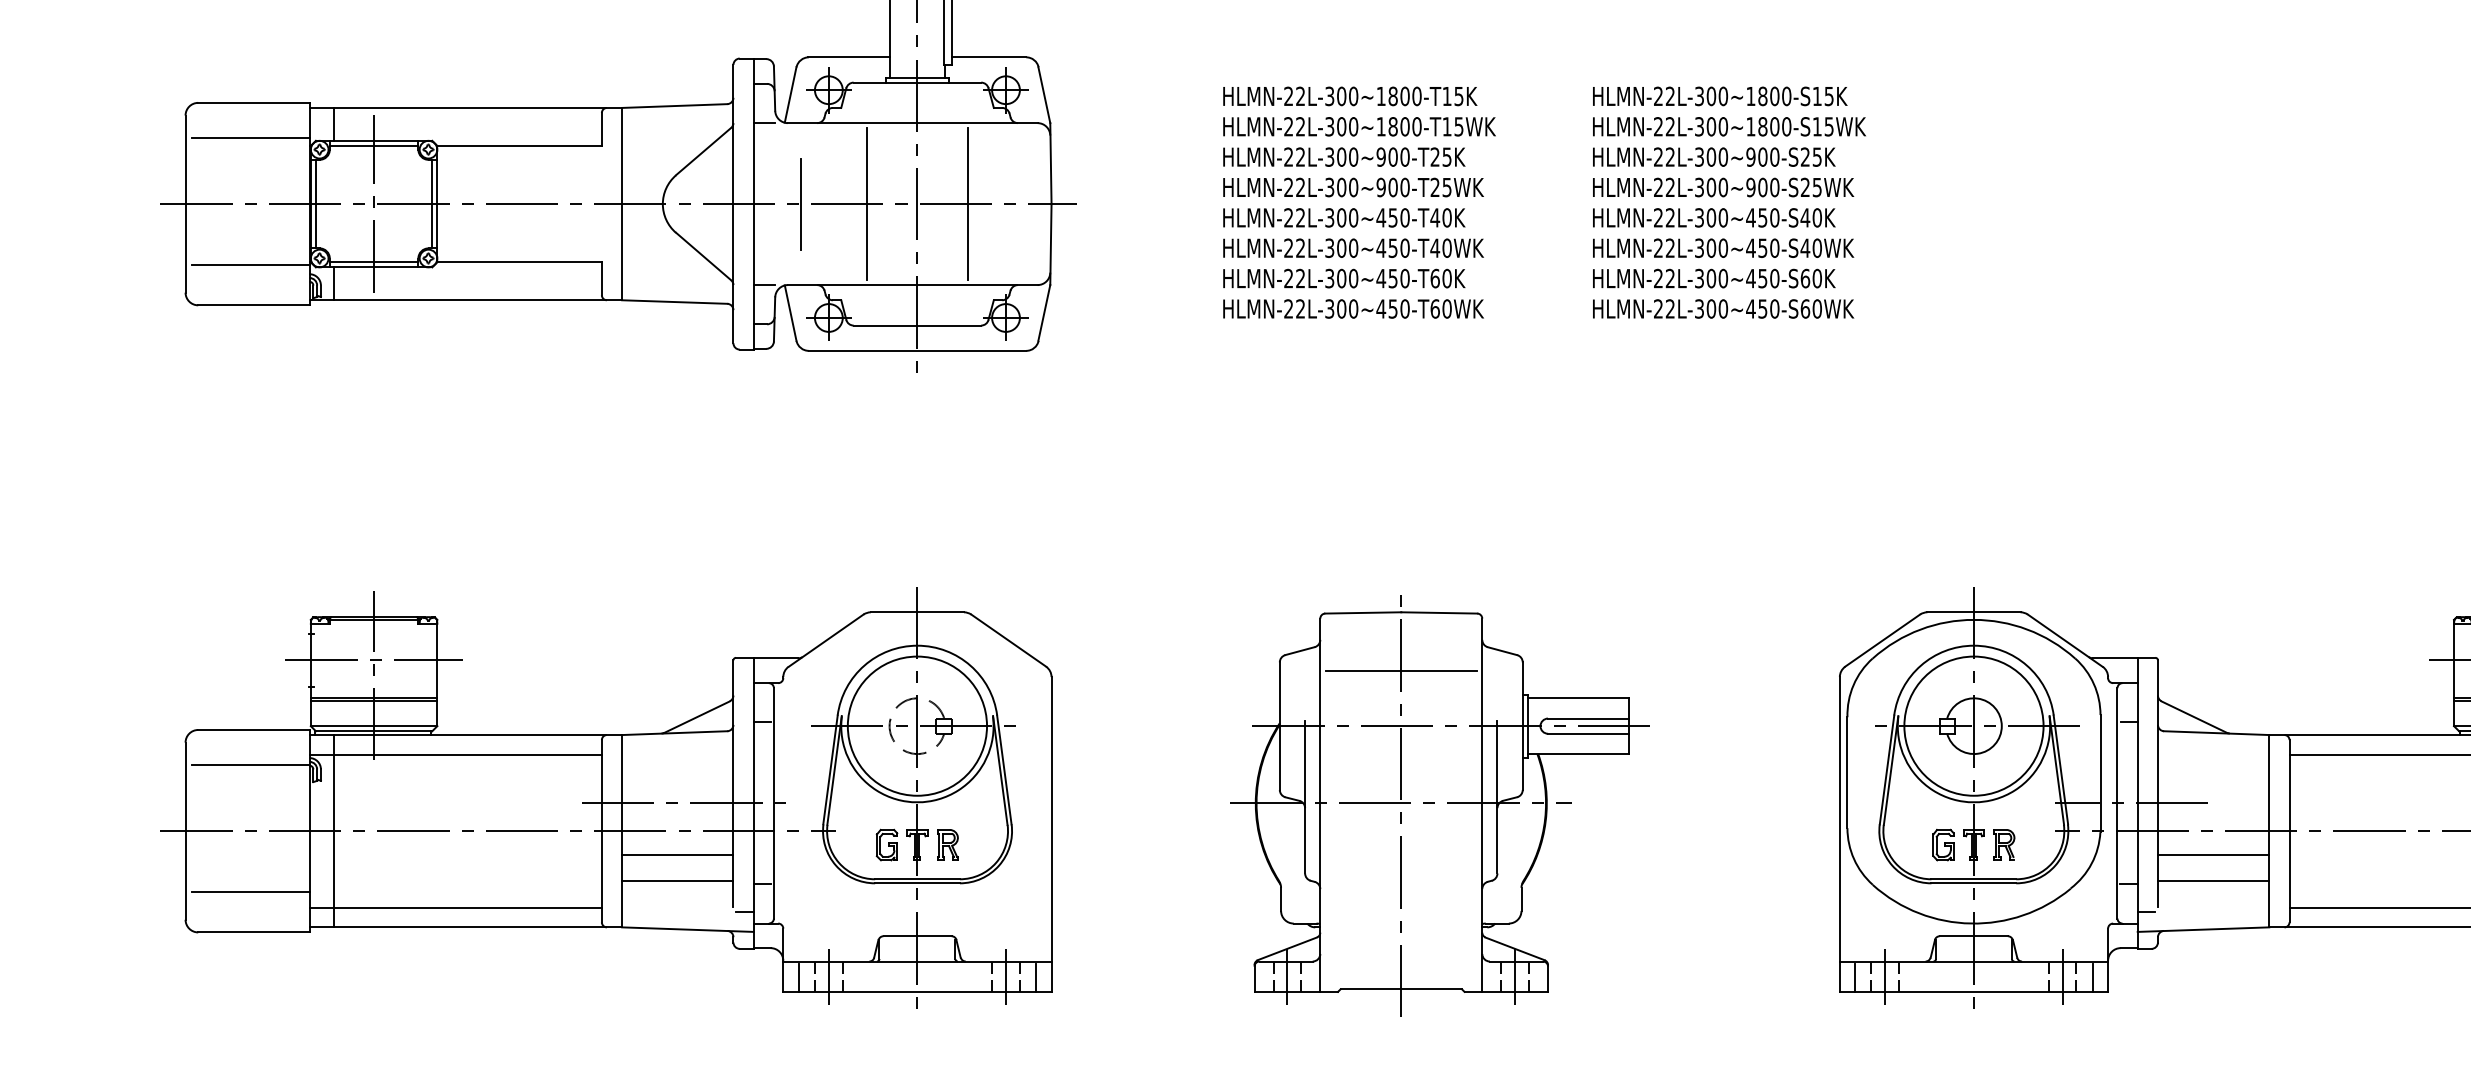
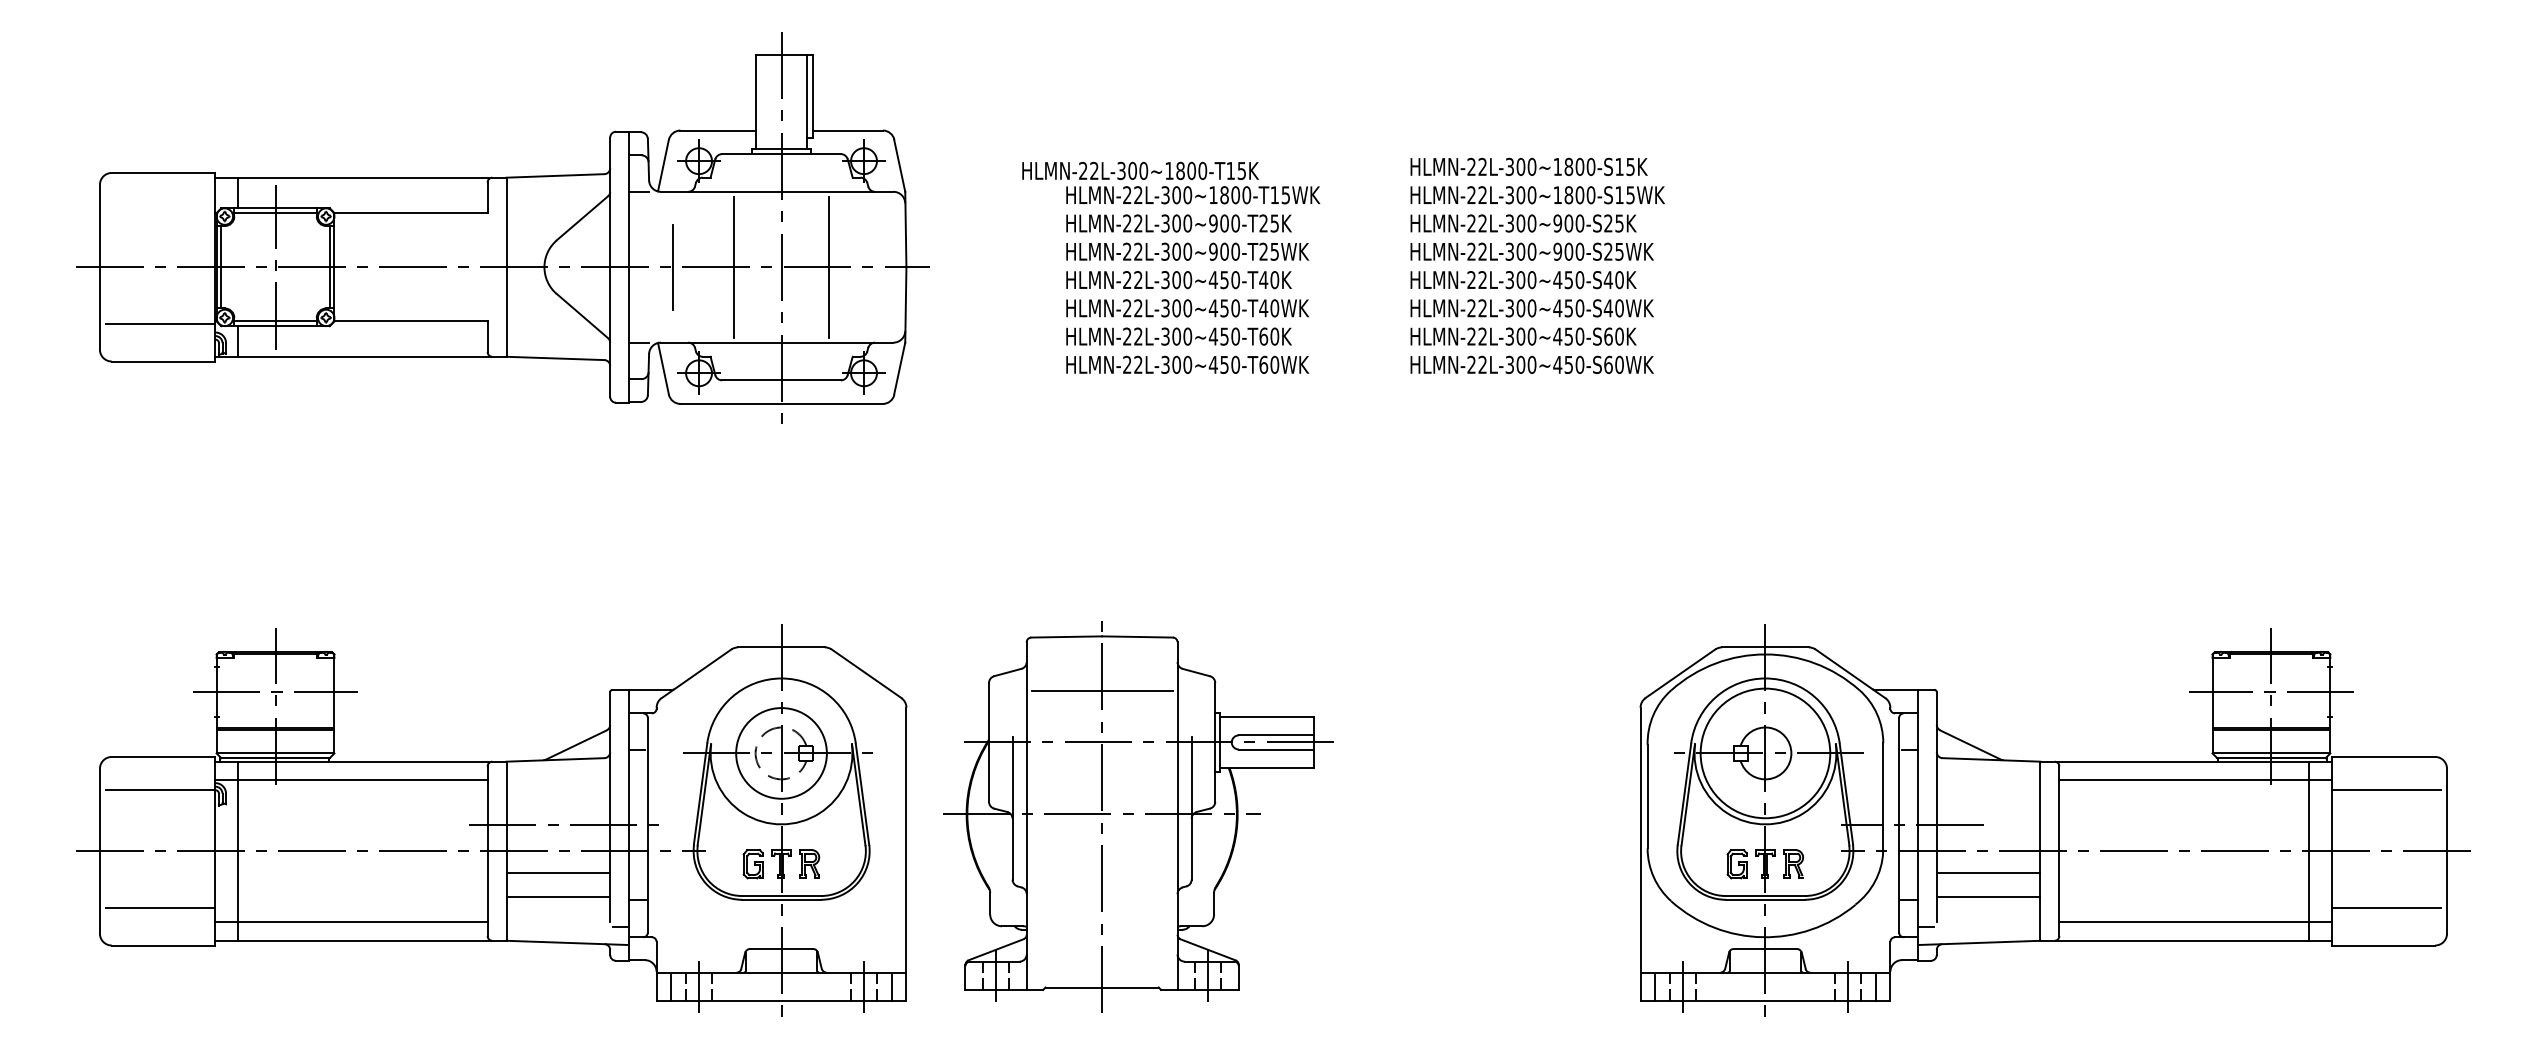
text: (1350, 95) -> (1140, 170), moved
line: (250, 137) -> (160, 205), removed
circle: (917, 726) -> (781, 753), size x0.7
part: (1440, 805) -> (1138, 816), moved

